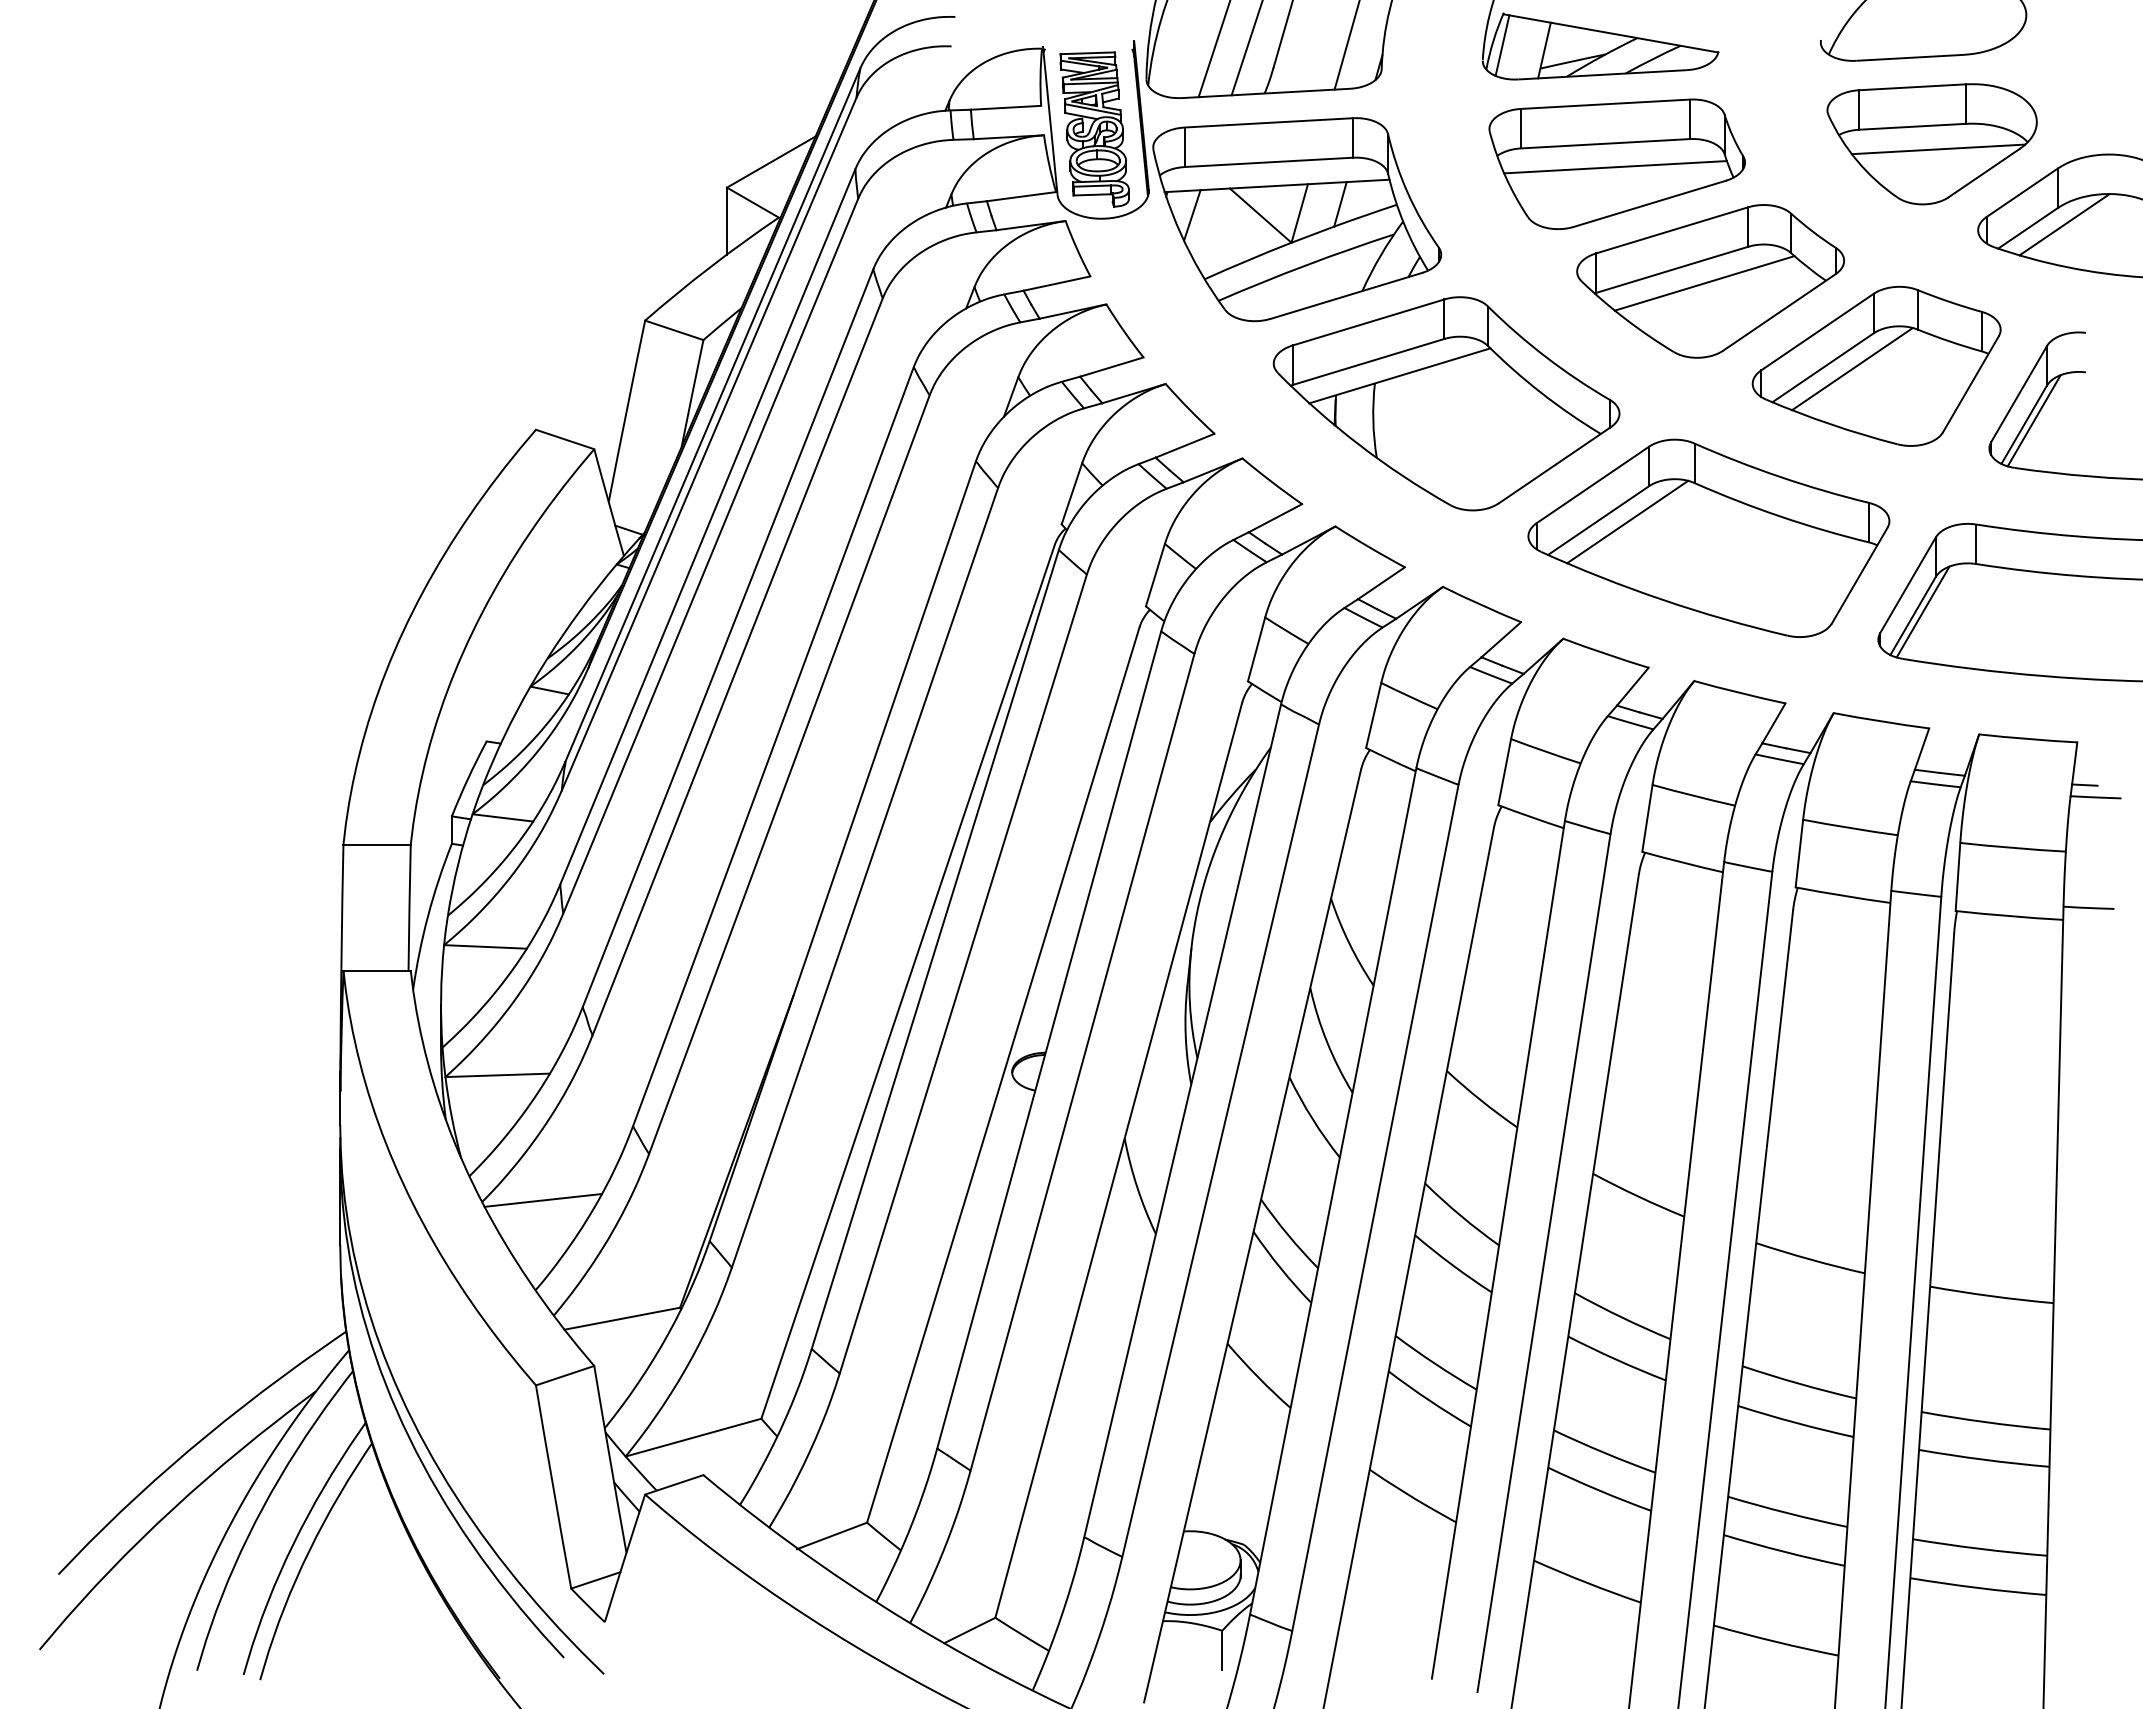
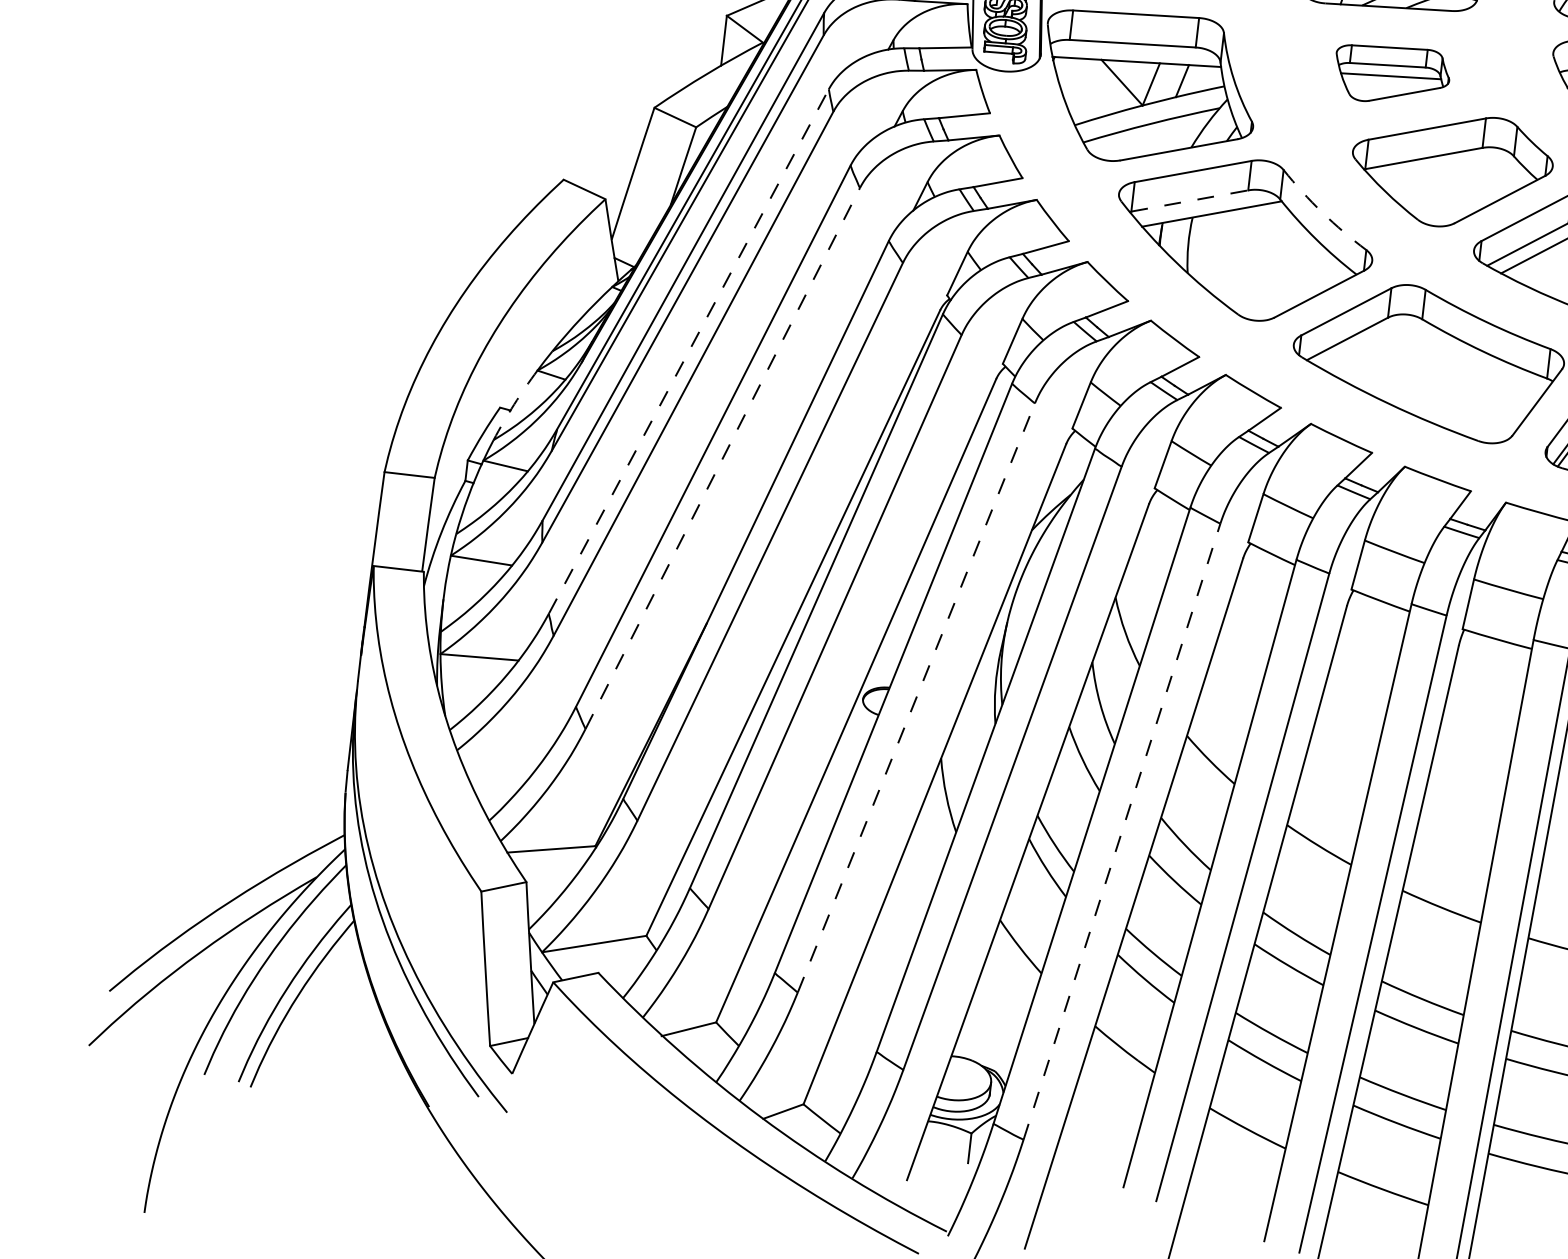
part: (1616, 163) -> (1391, 74), size x0.6
line: (1192, 215) -> (1071, 76), removed
line: (1704, 283) -> (1446, 171), removed
arc: (1546, 357) -> (1322, 212), solid -> dashed
line: (1369, 361) -> (1190, 200), solid -> dashed
line: (1627, 521) -> (1368, 342), removed
line: (728, 637) -> (689, 351), solid -> dashed
arc: (504, 735) -> (513, 404), solid -> dashed
line: (789, 774) -> (722, 458), solid -> dashed
line: (1082, 1061) -> (916, 697), solid -> dashed
line: (542, 1200) -> (502, 754), removed
line: (1375, 1207) -> (1122, 831), solid -> dashed

